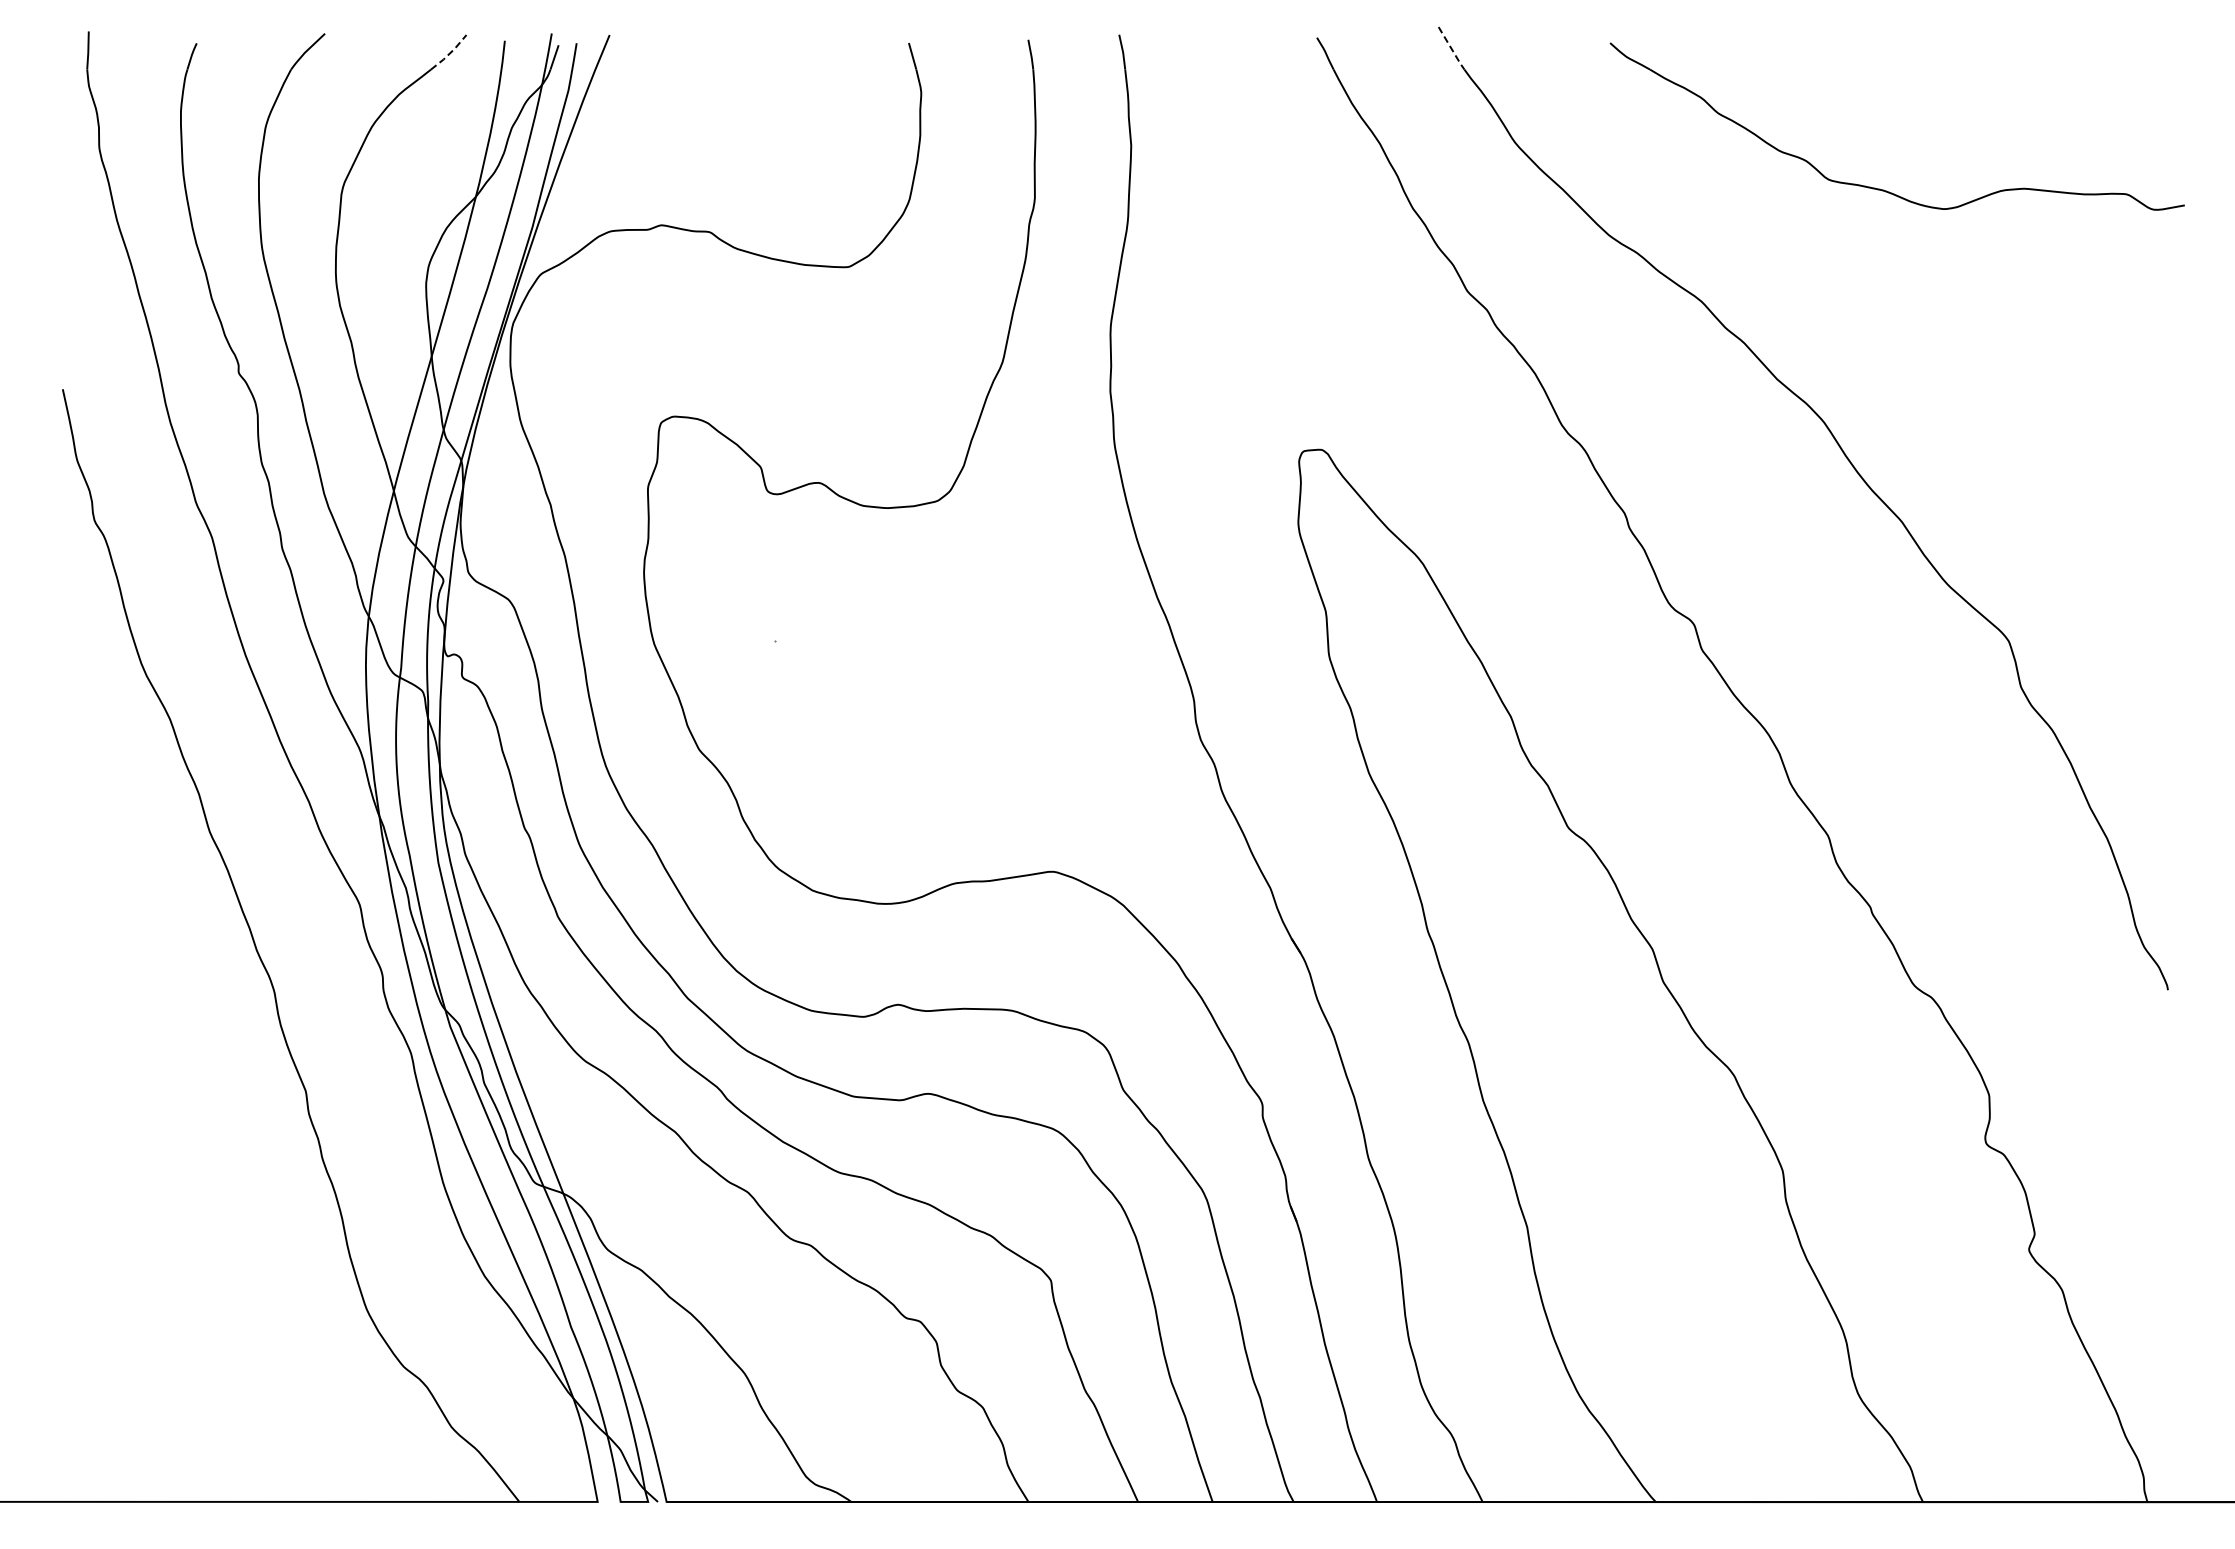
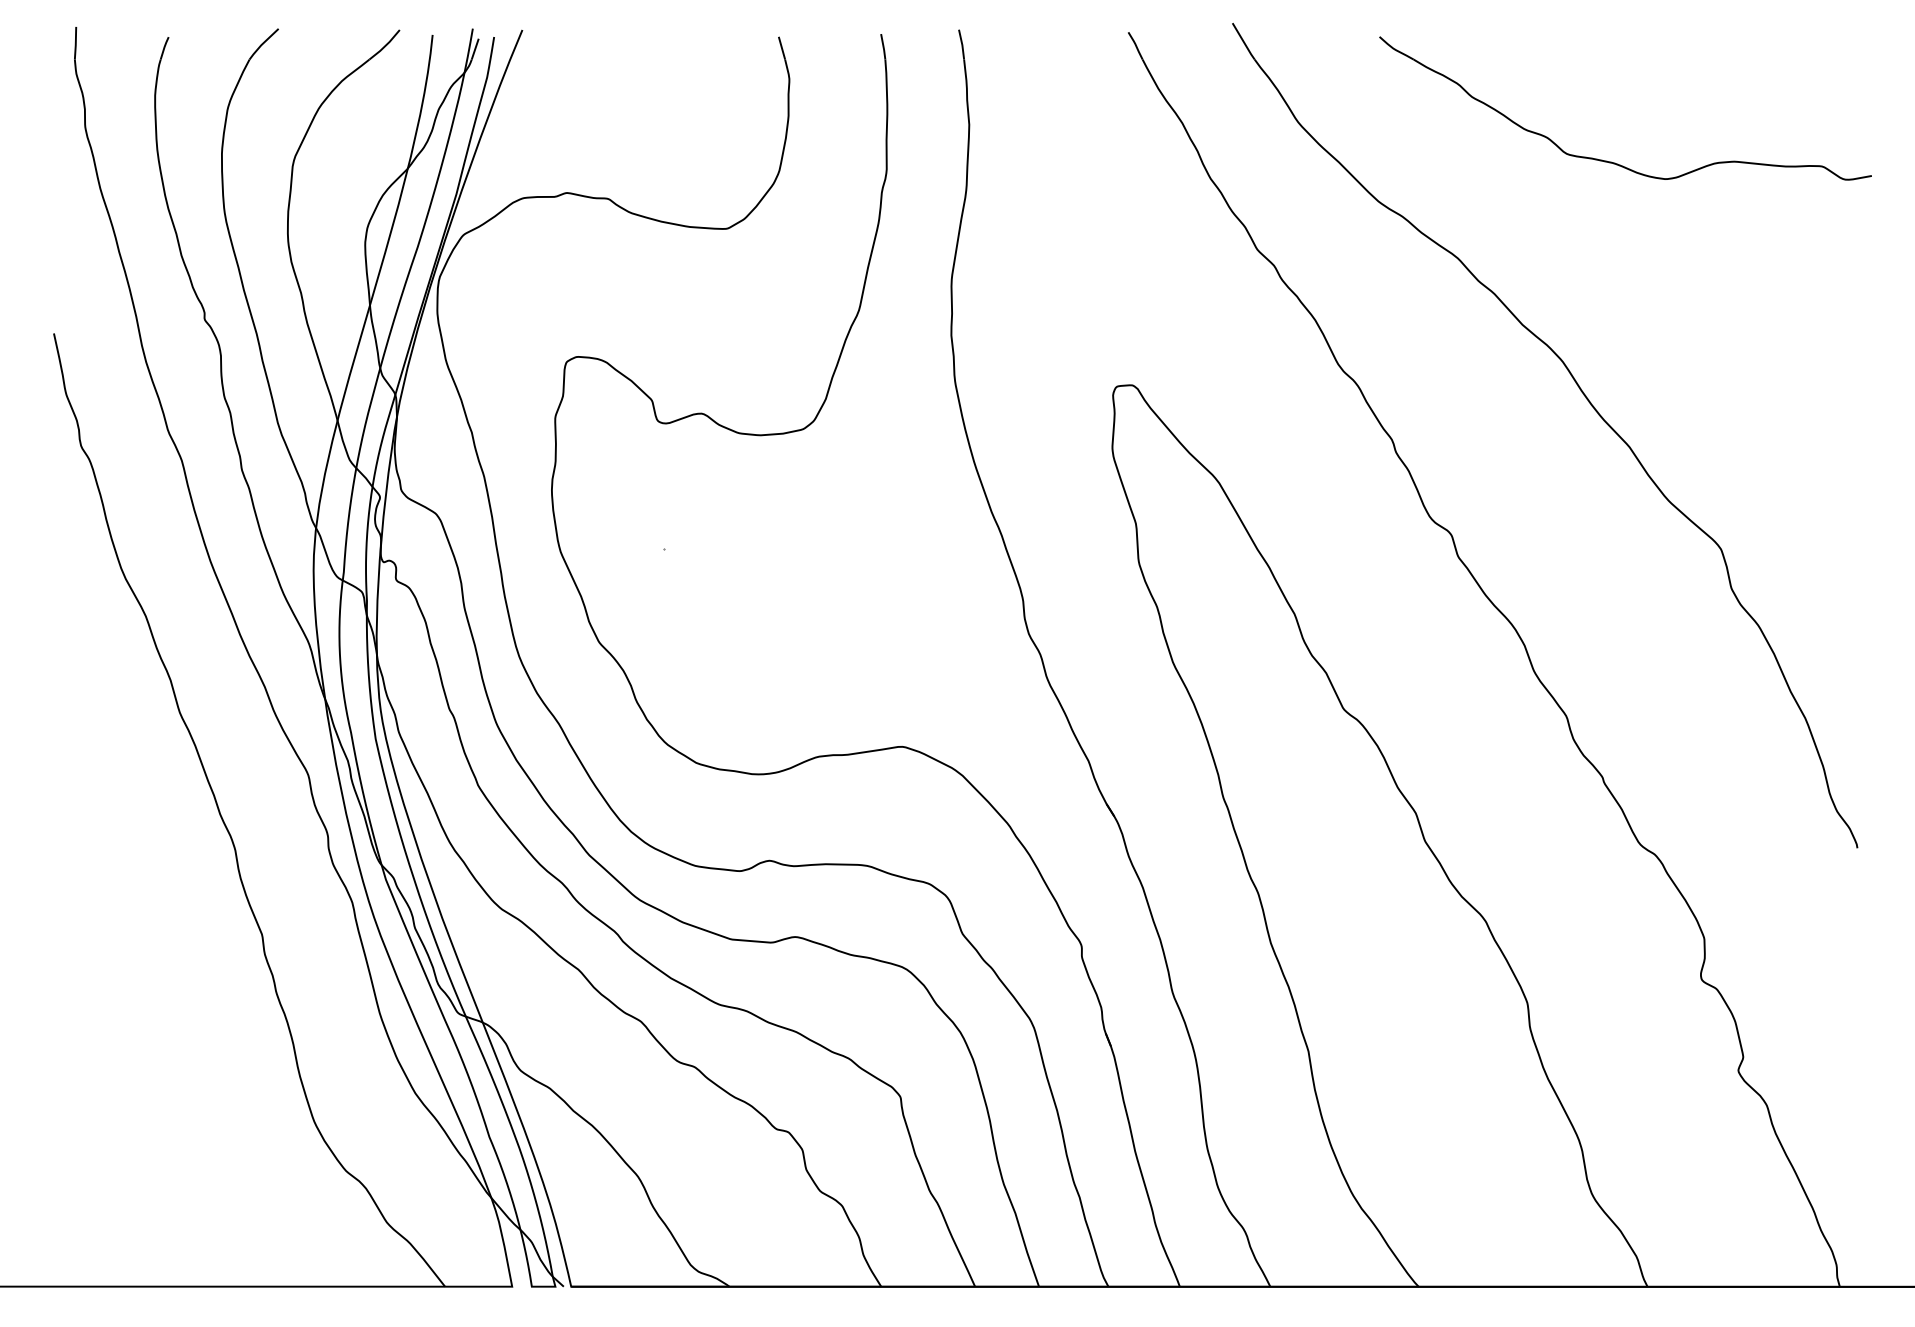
line: (1451, 49) -> (1243, 42), dashed -> solid
line: (449, 53) -> (385, 45), dashed -> solid

